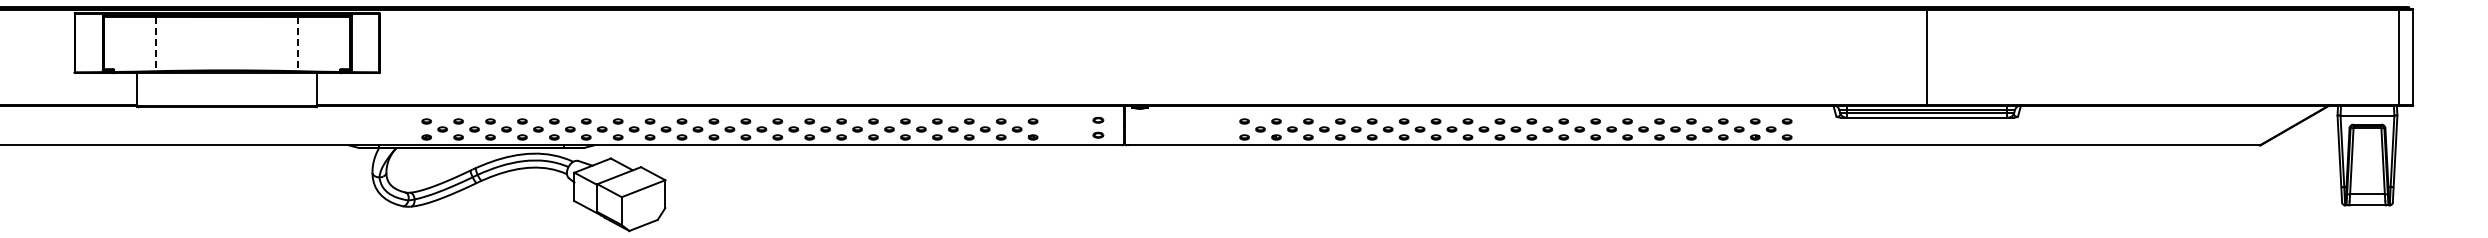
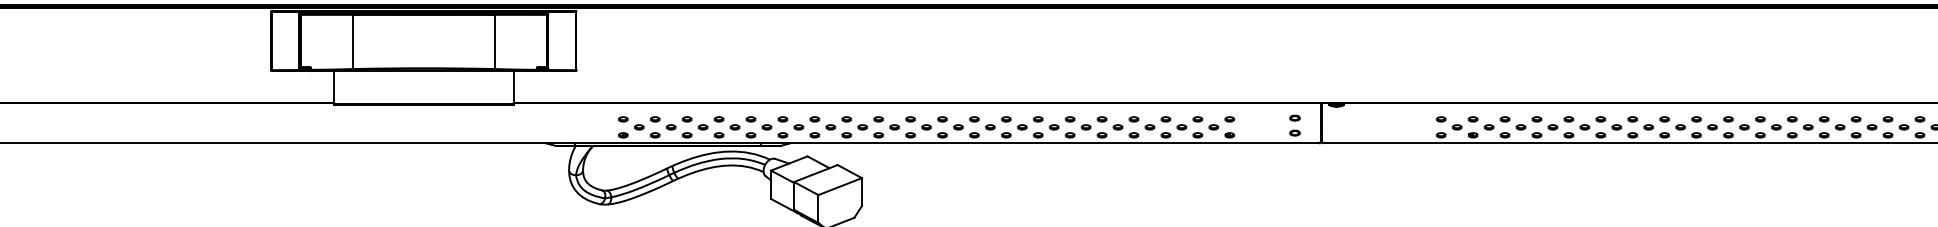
line: (156, 44) -> (353, 42), dashed -> solid
line: (298, 44) -> (495, 42), dashed -> solid

